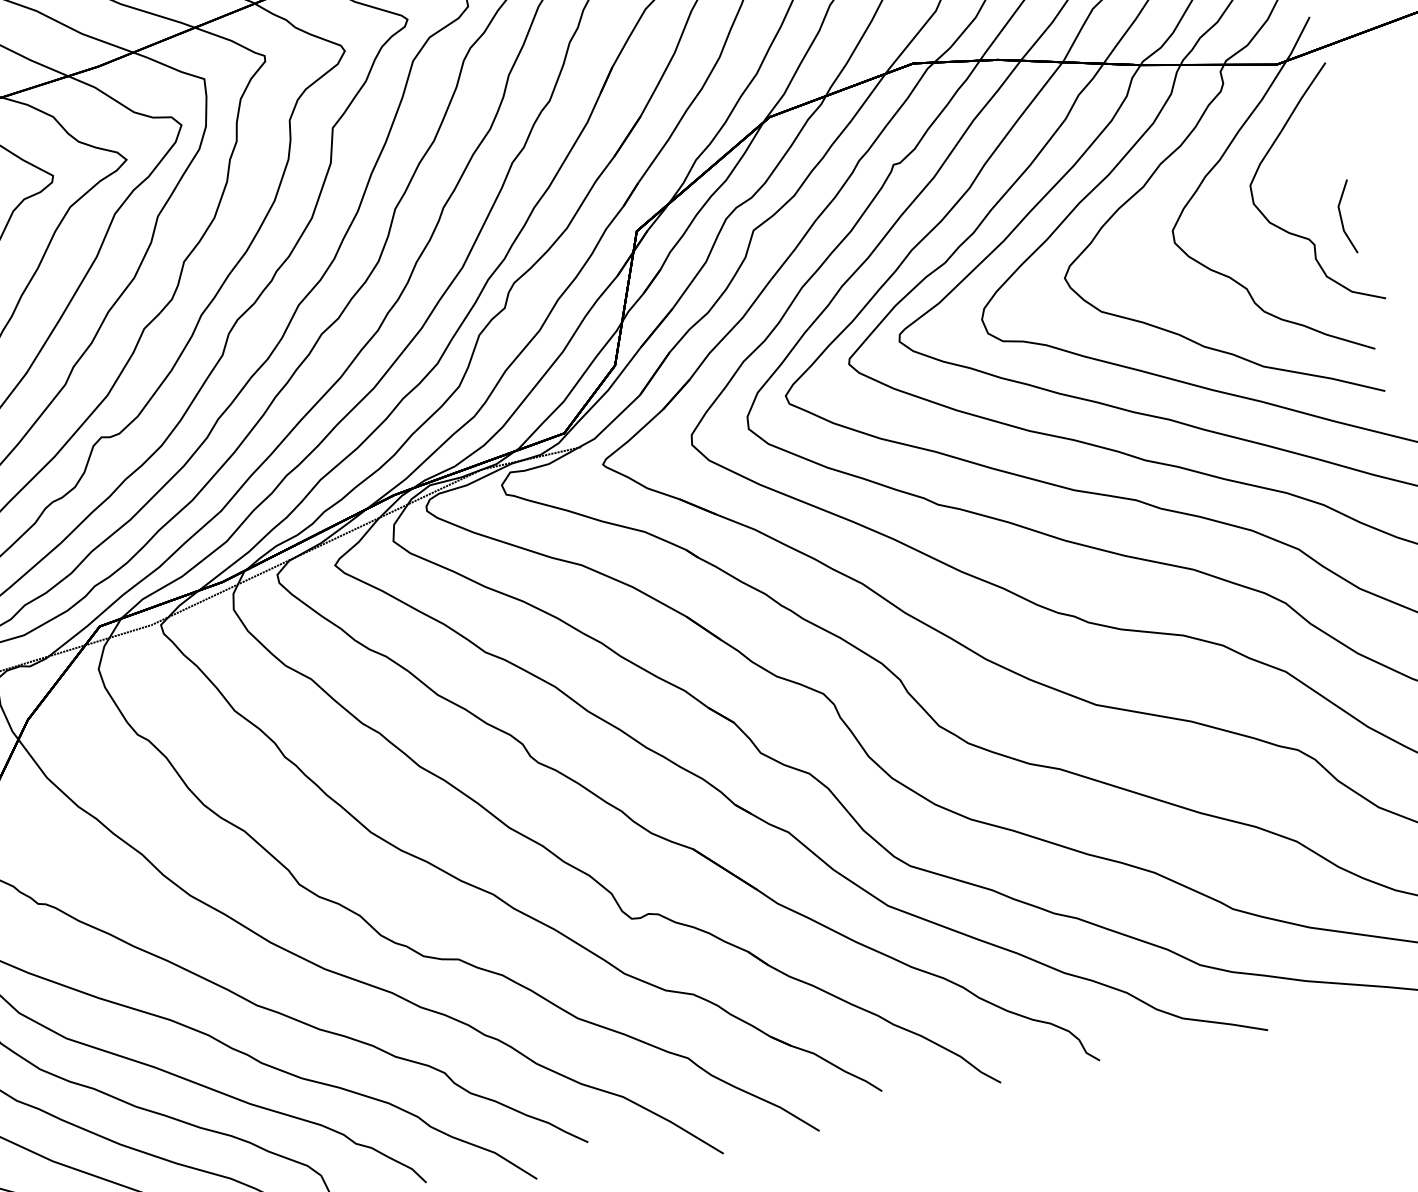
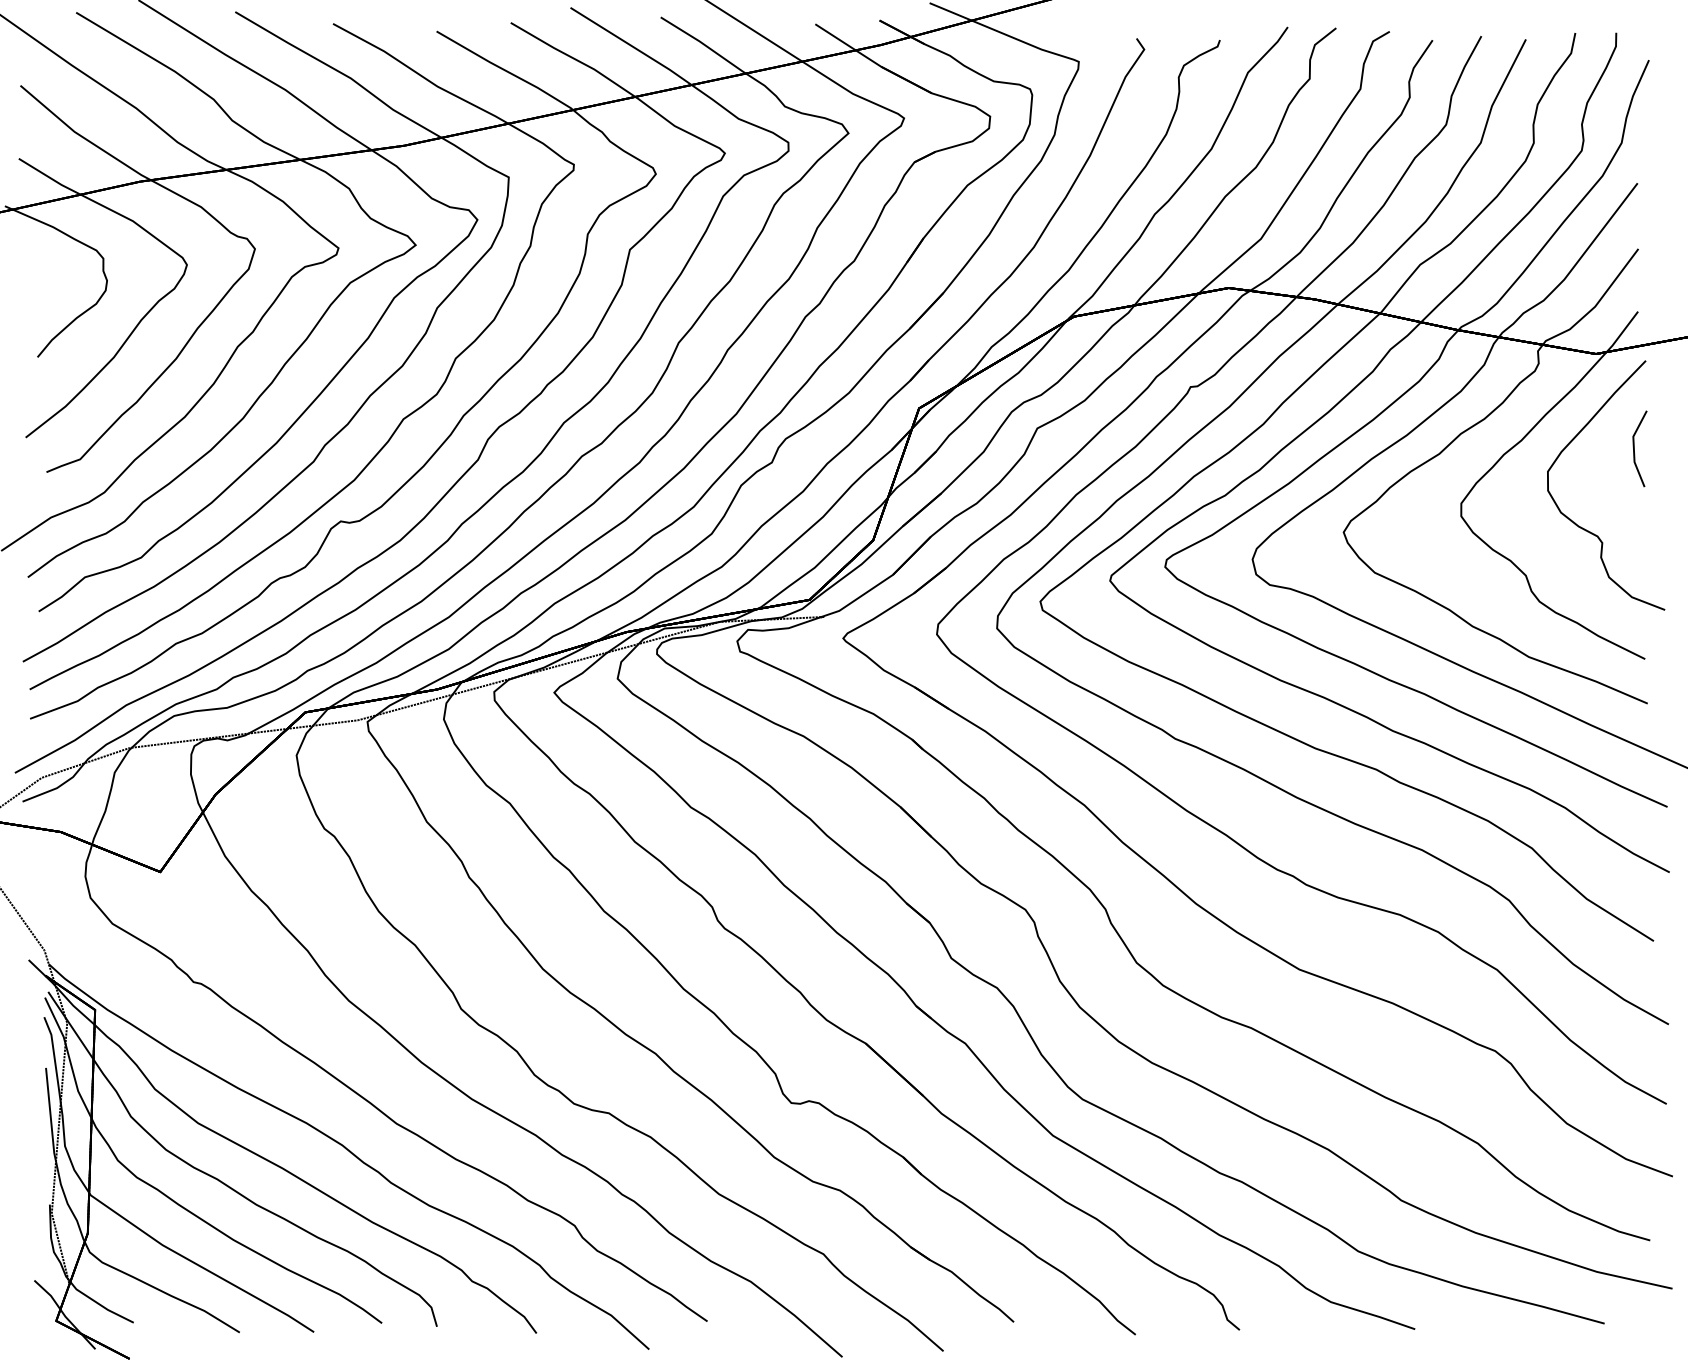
line: (1341, 217) -> (1634, 448), moved

